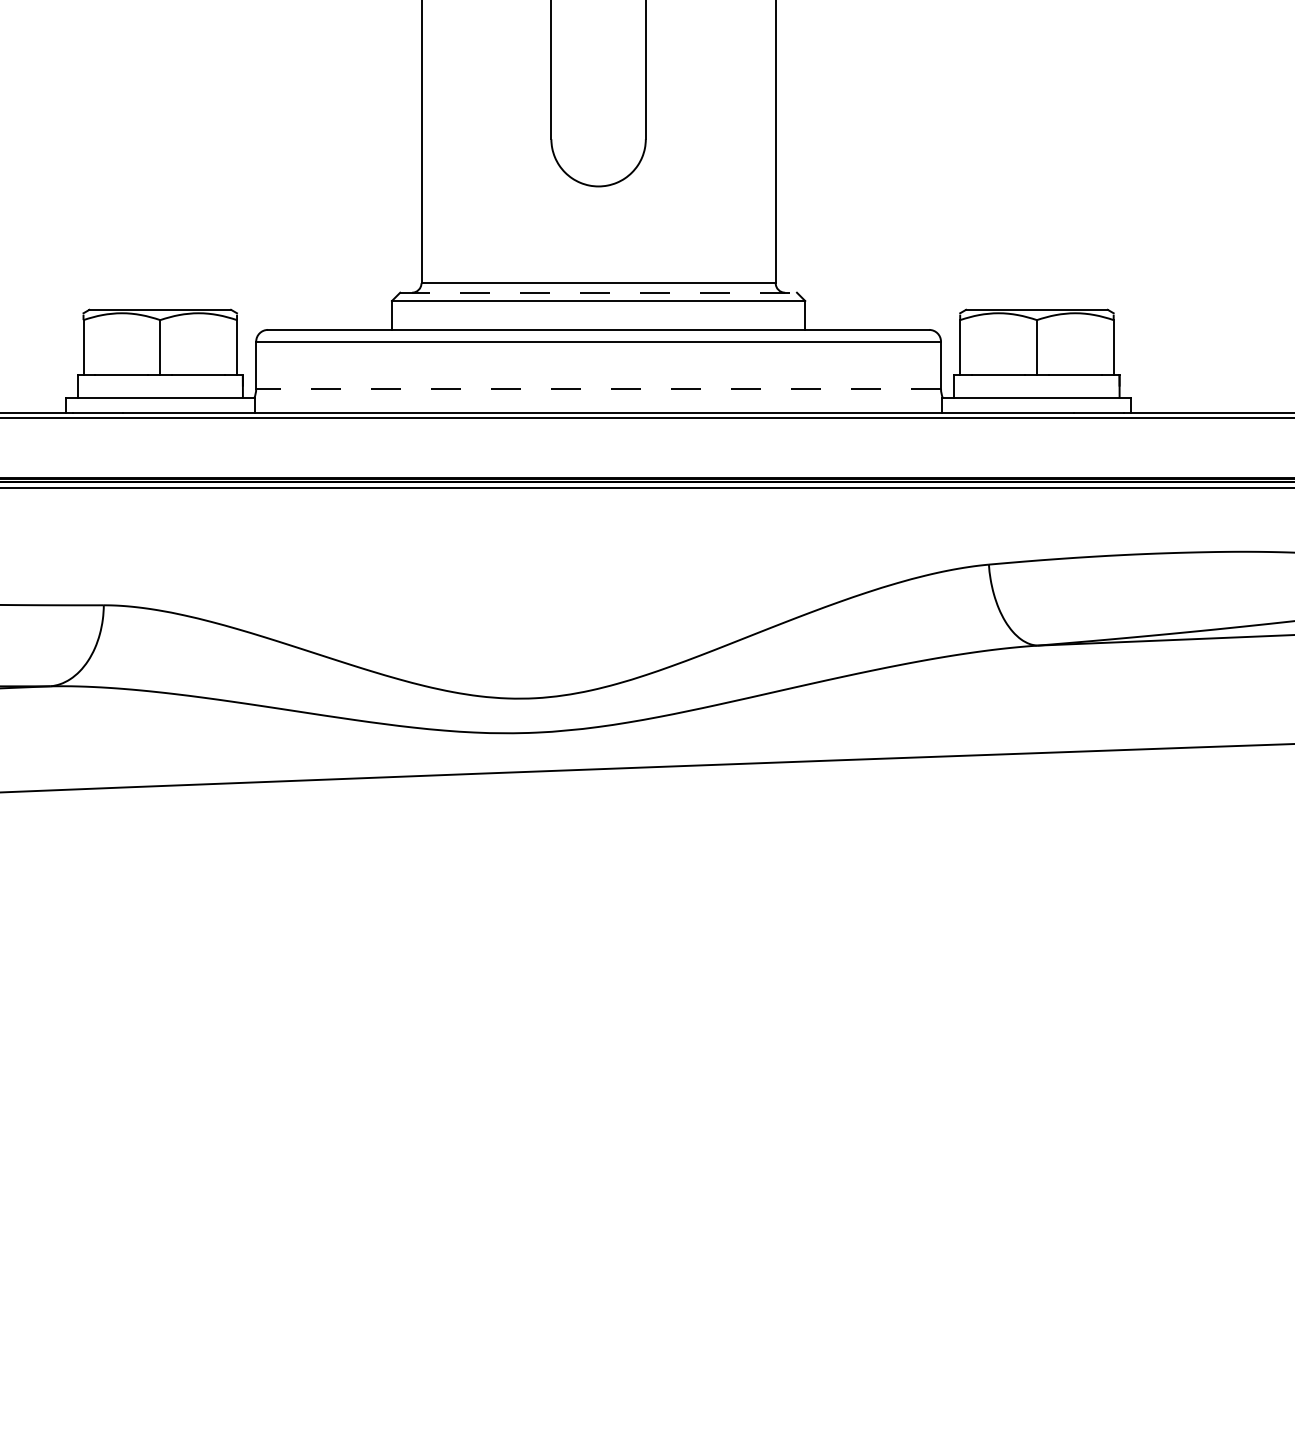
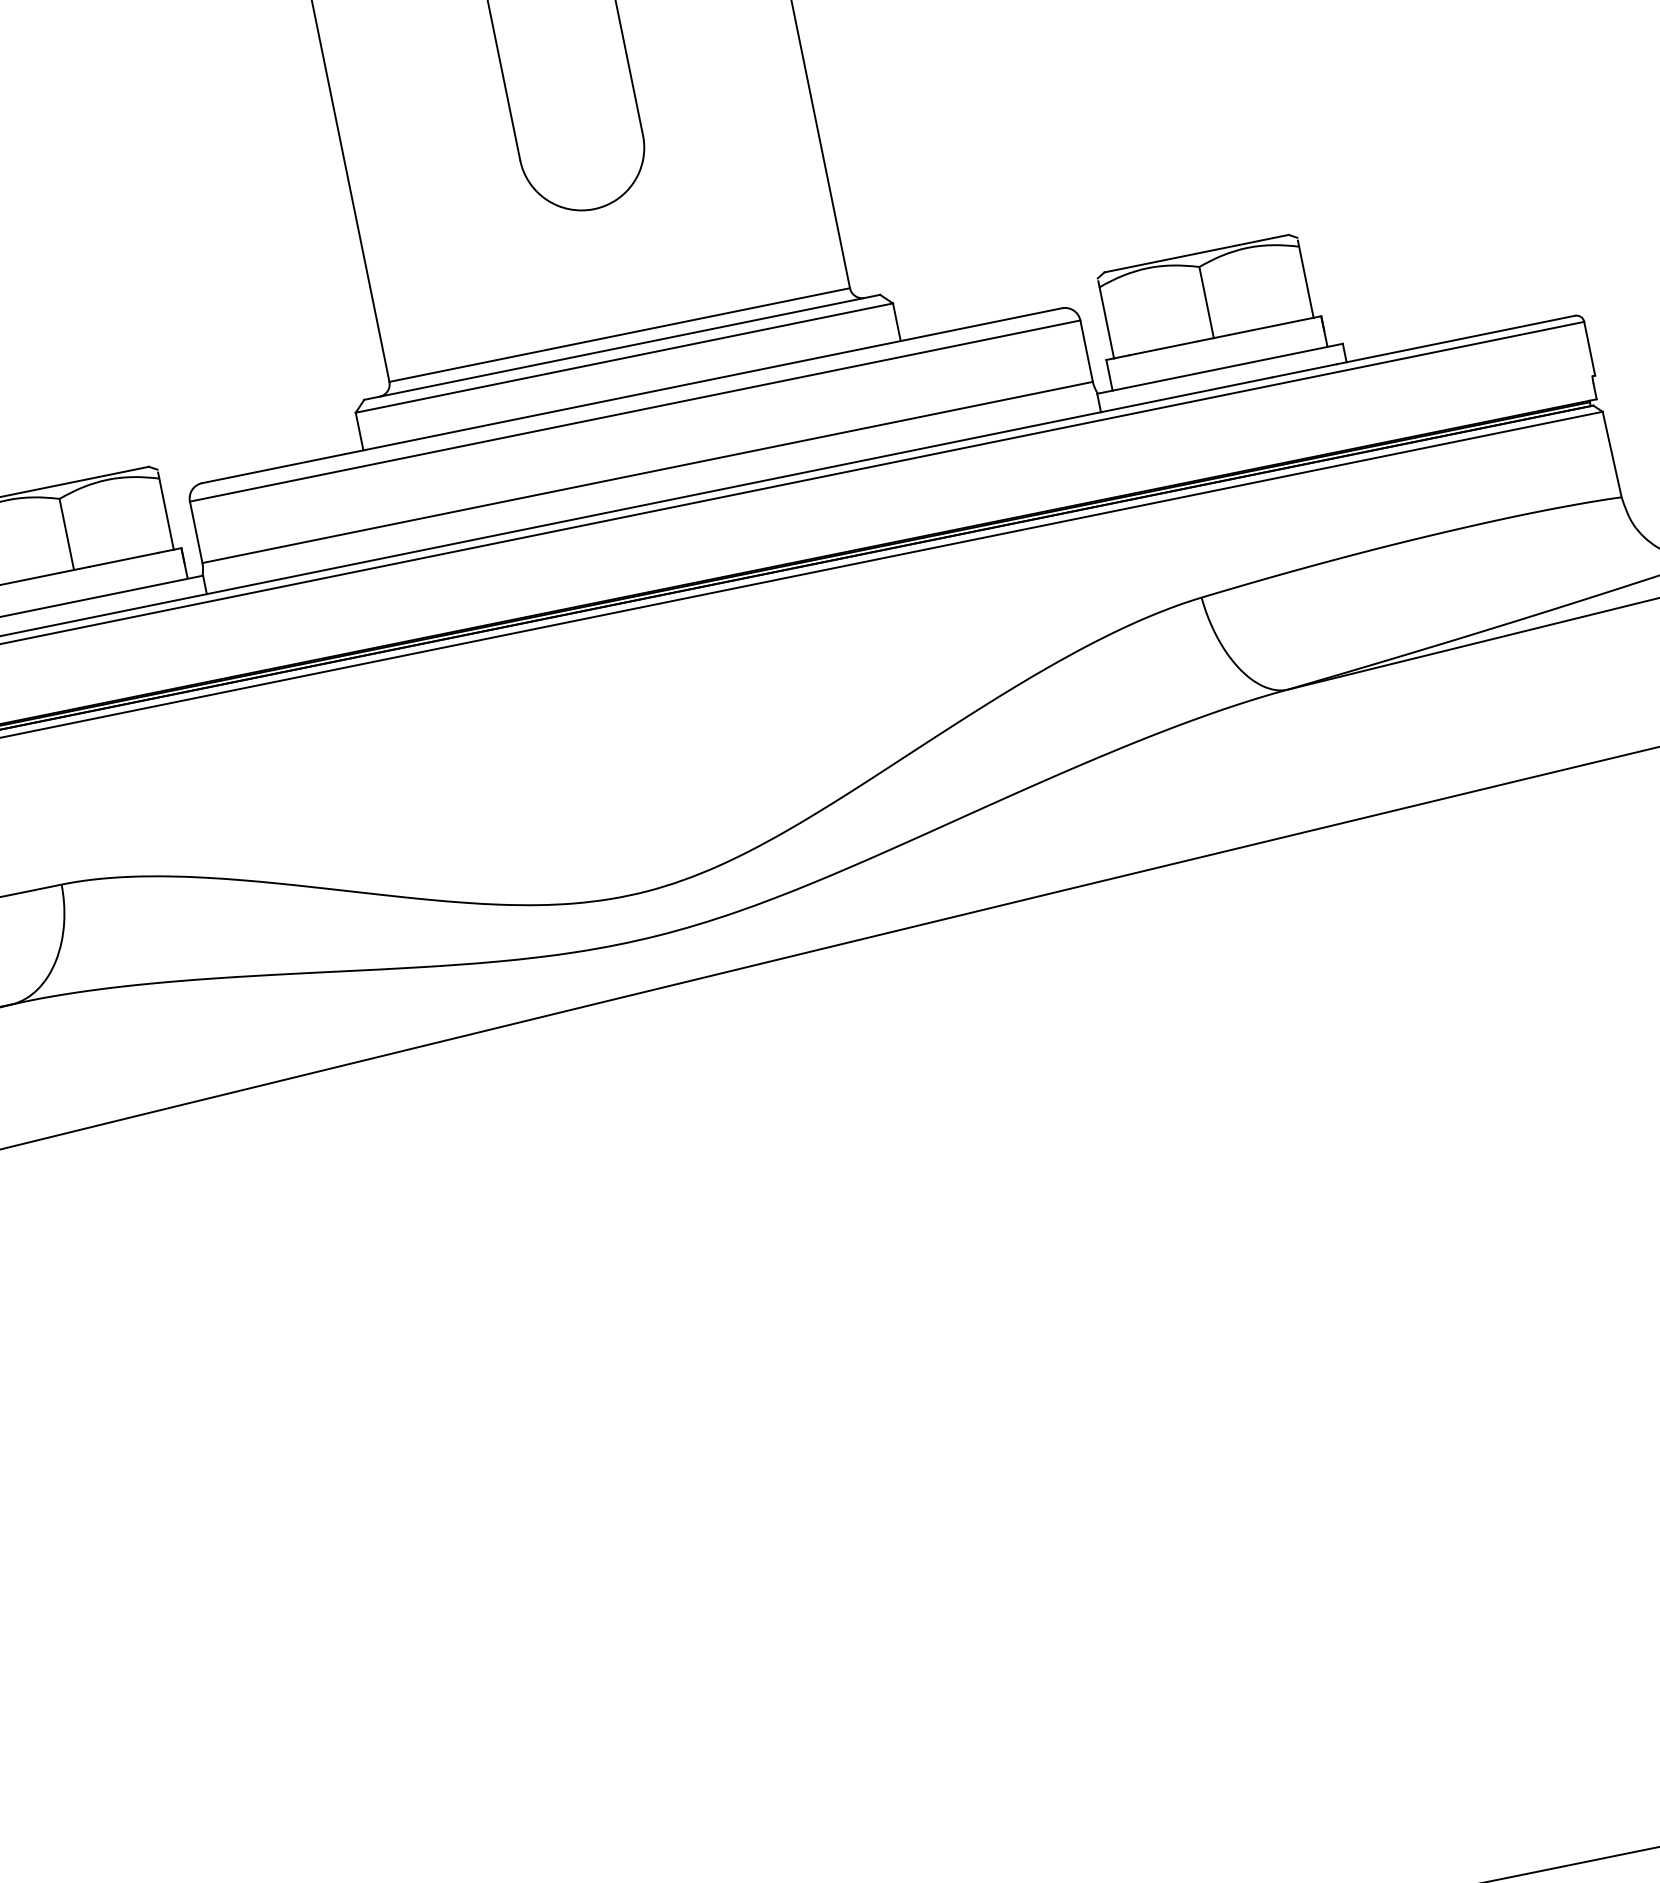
line: (599, 292) -> (623, 346), dashed -> solid
line: (598, 388) -> (647, 471), dashed -> solid

